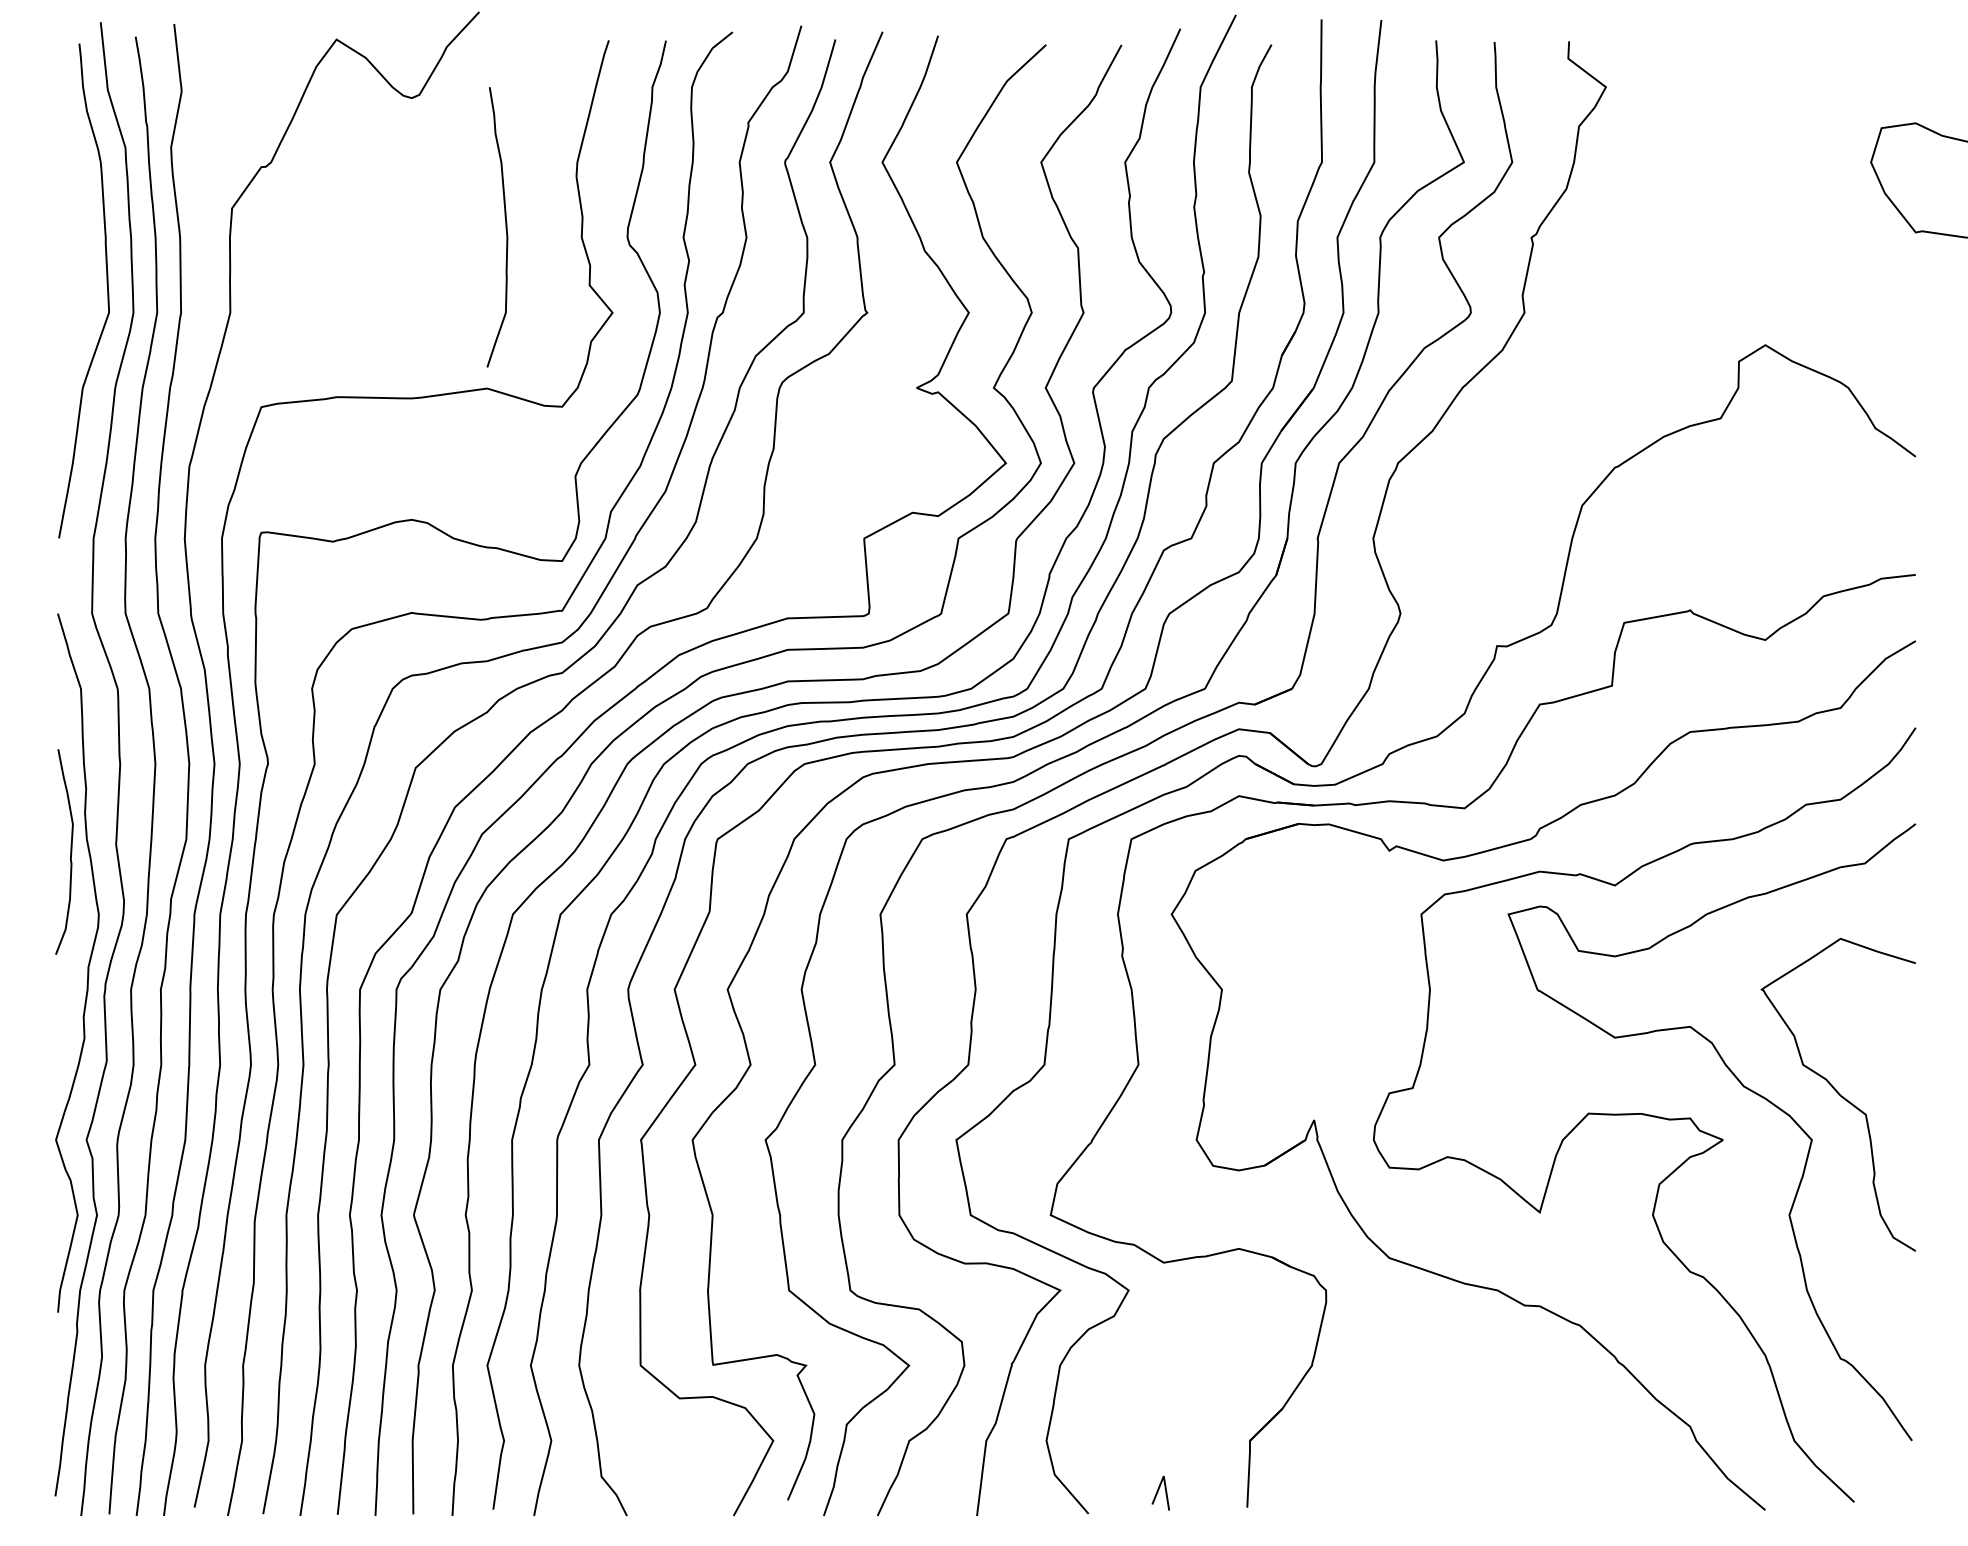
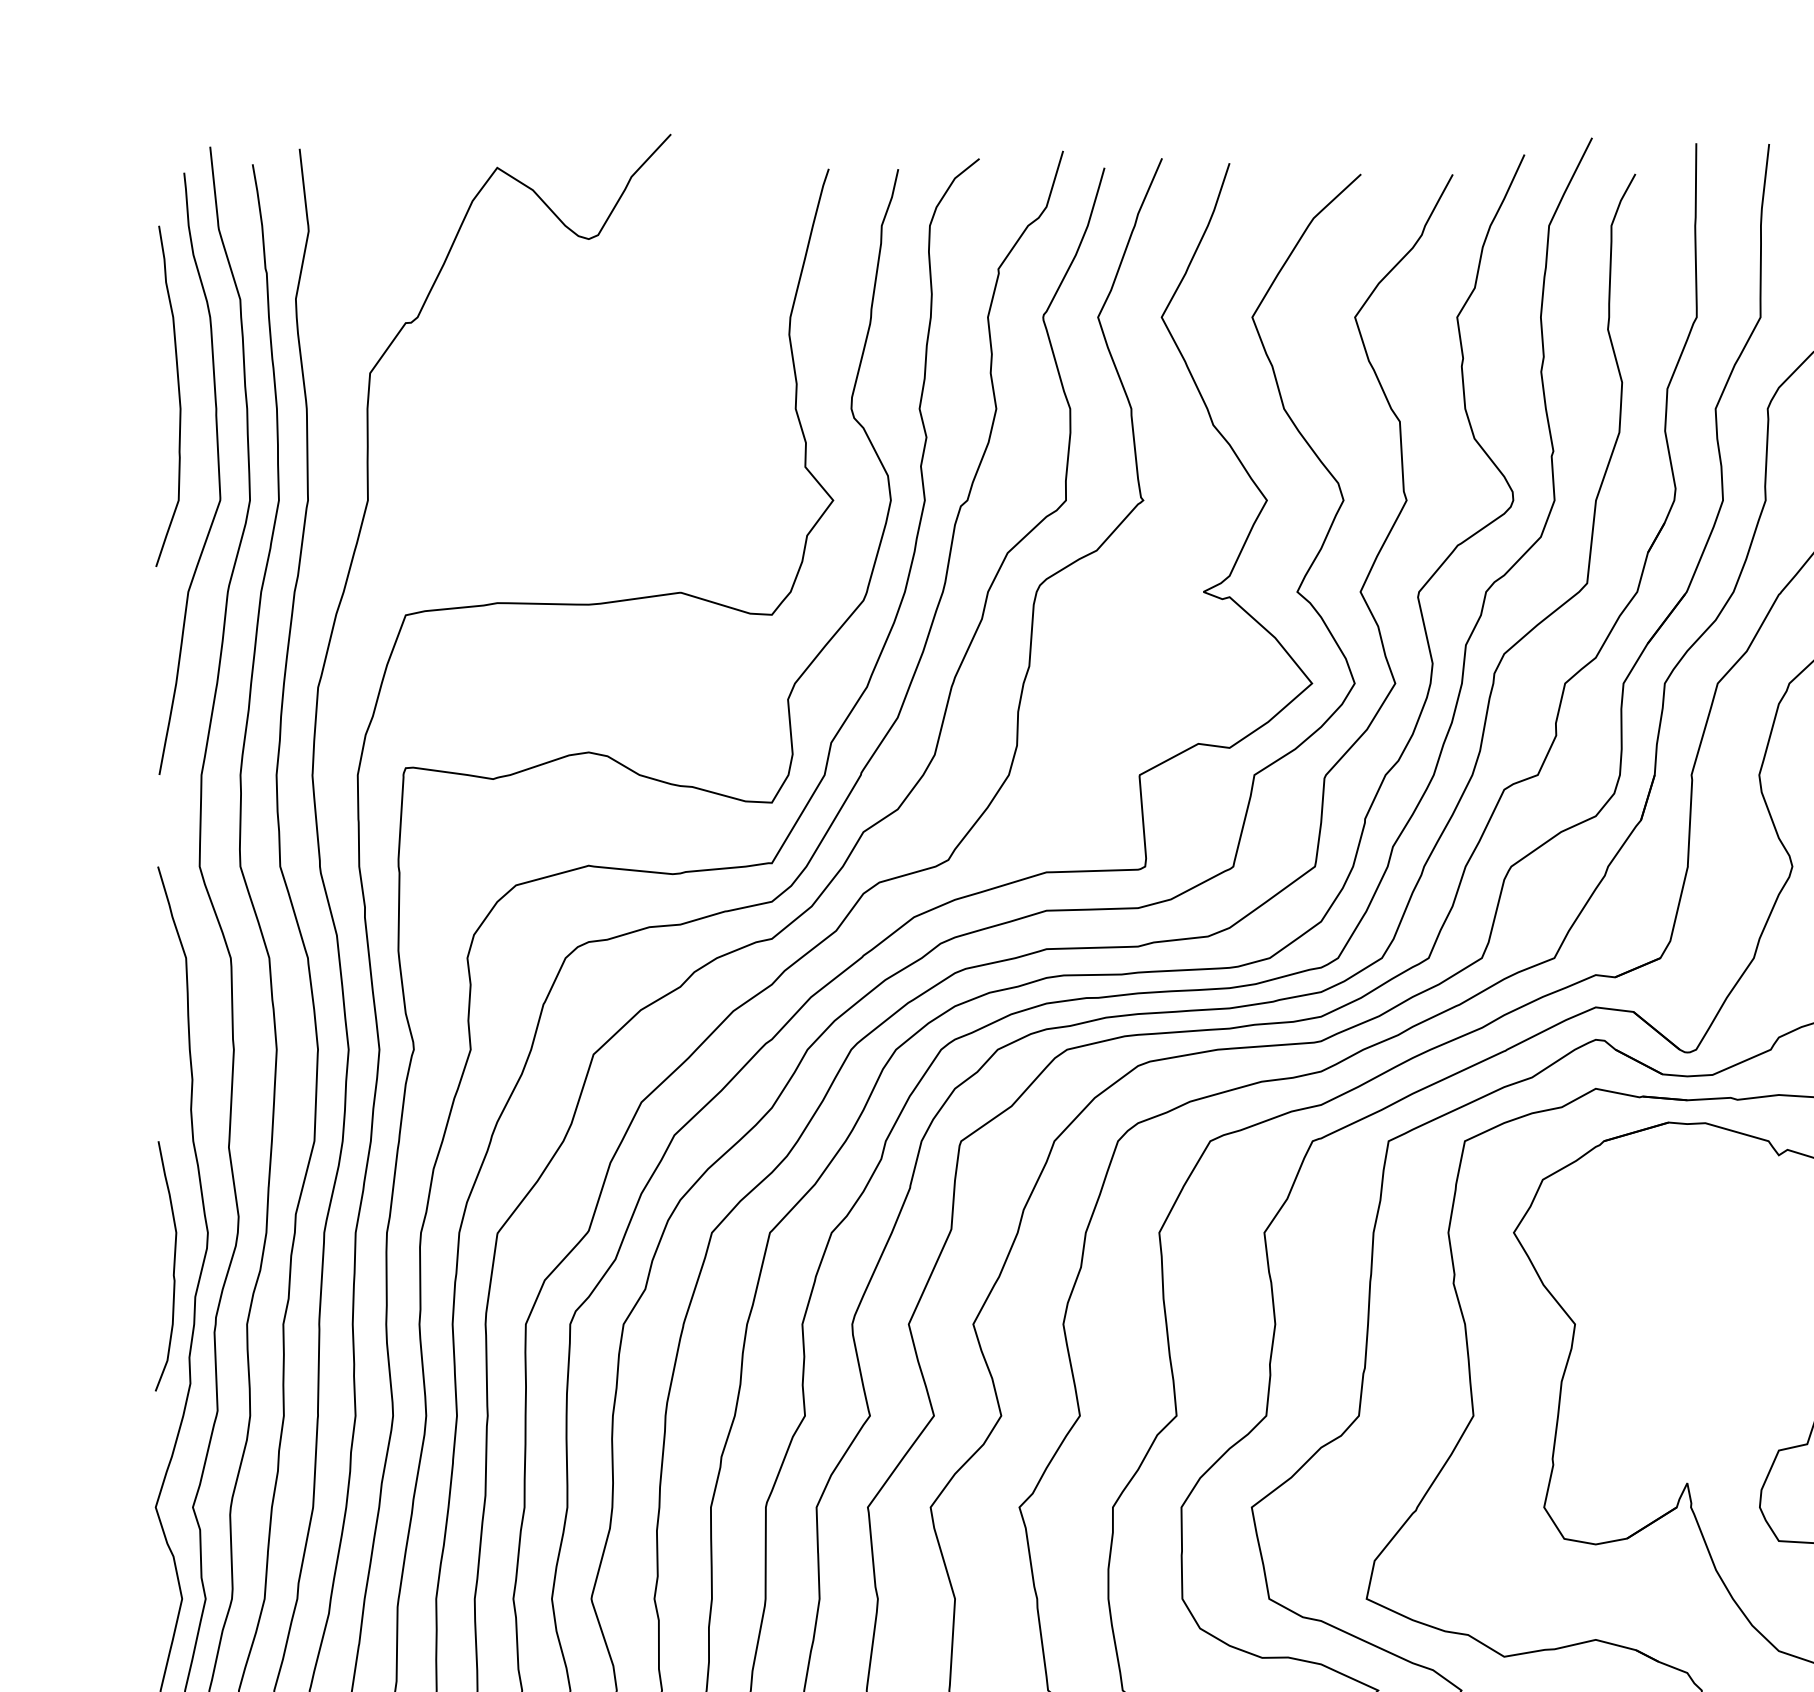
curve: (505, 227) -> (178, 396), moved
curve: (70, 851) -> (173, 1265), moved

